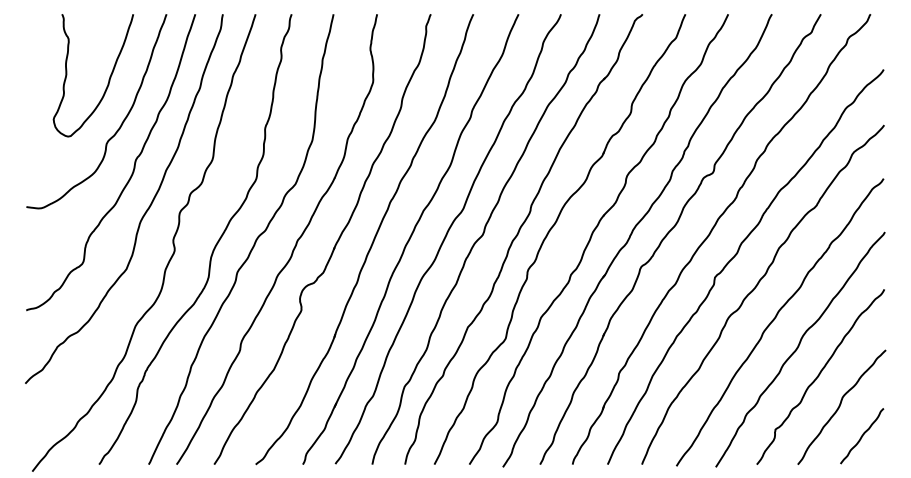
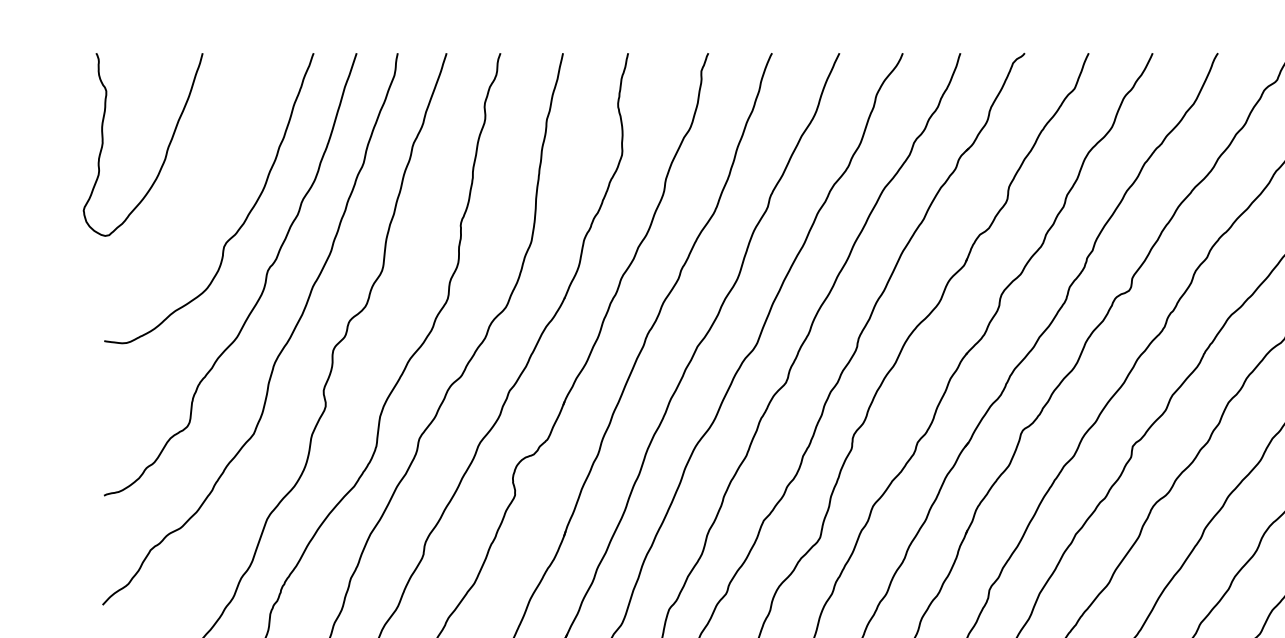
curve: (108, 79) -> (165, 150), moved

